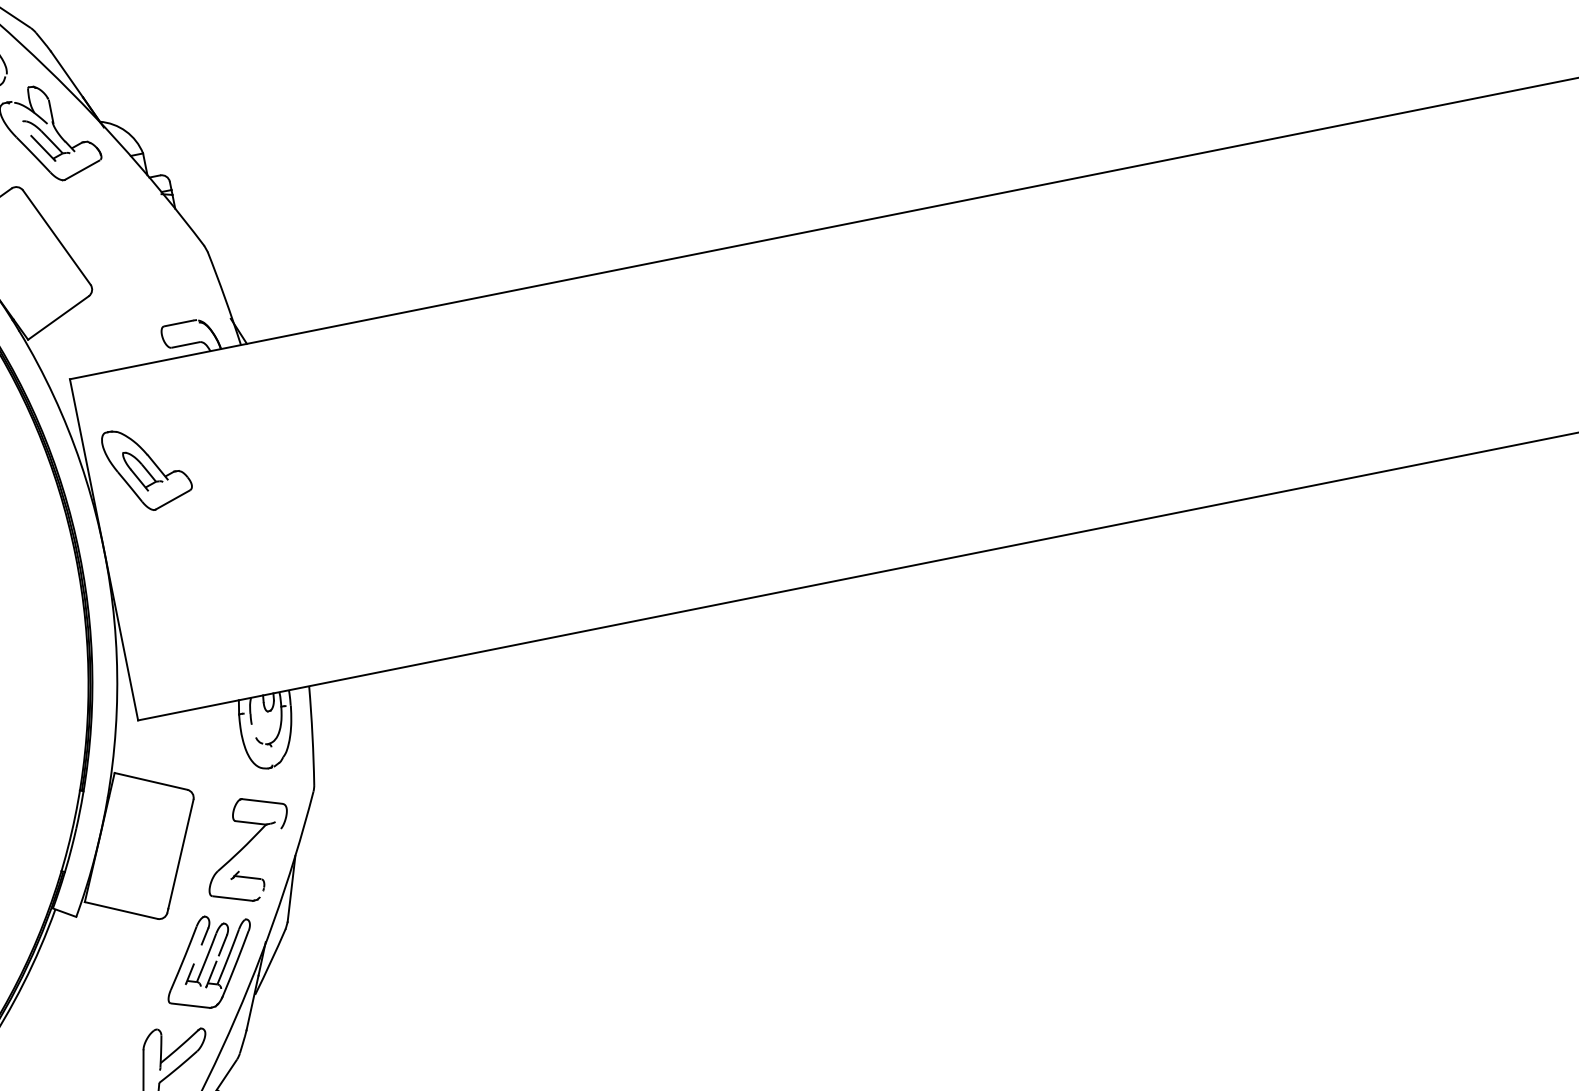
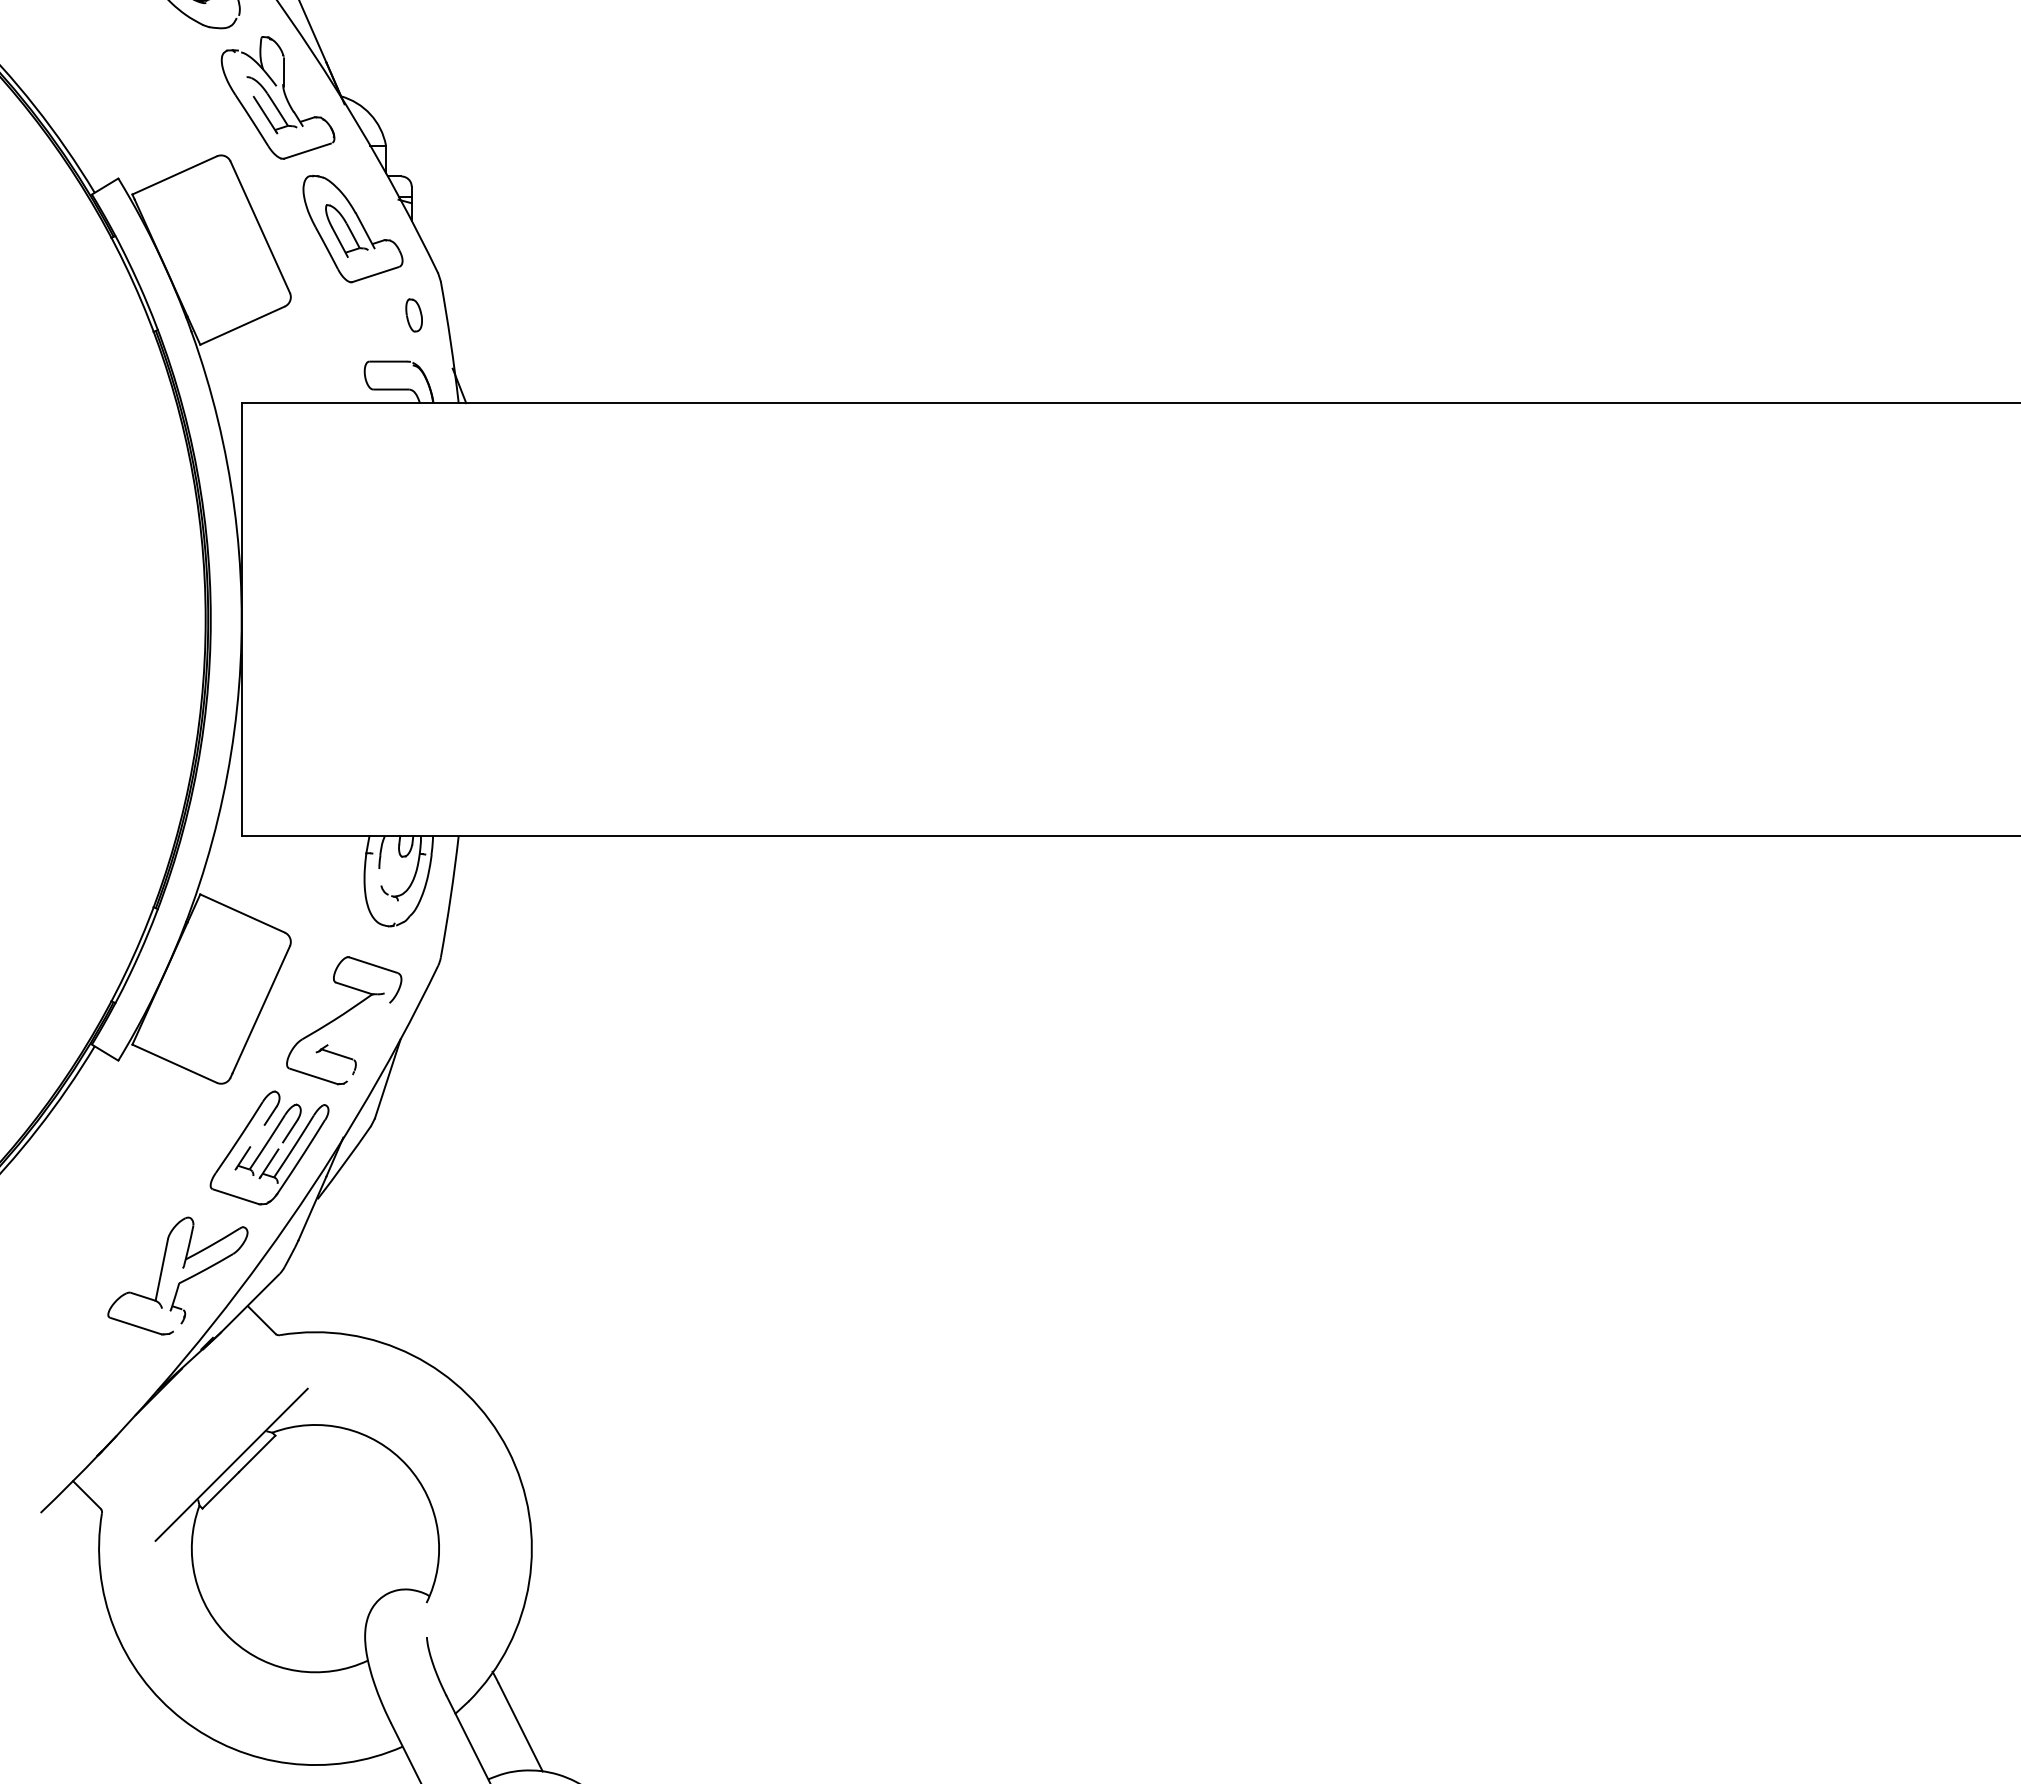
part: (191, 283) -> (413, 315), added
part: (147, 468) -> (352, 229), moved

